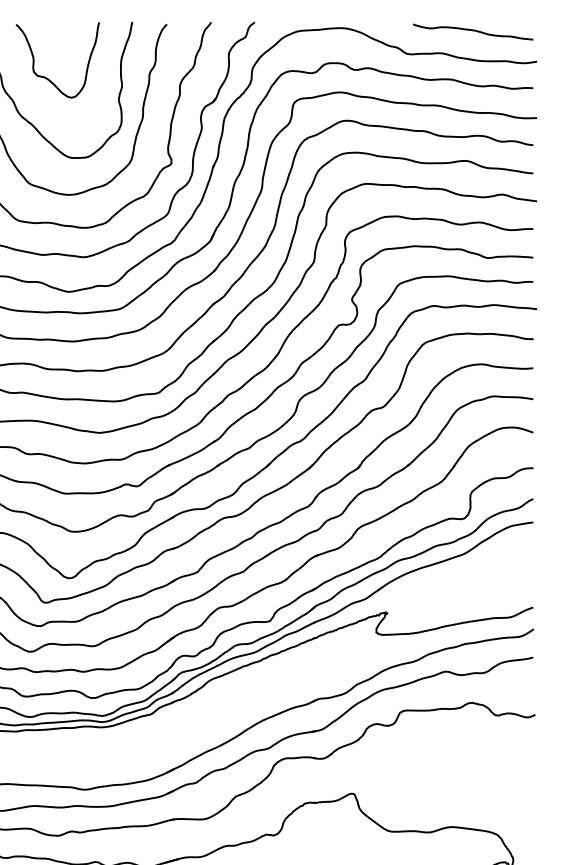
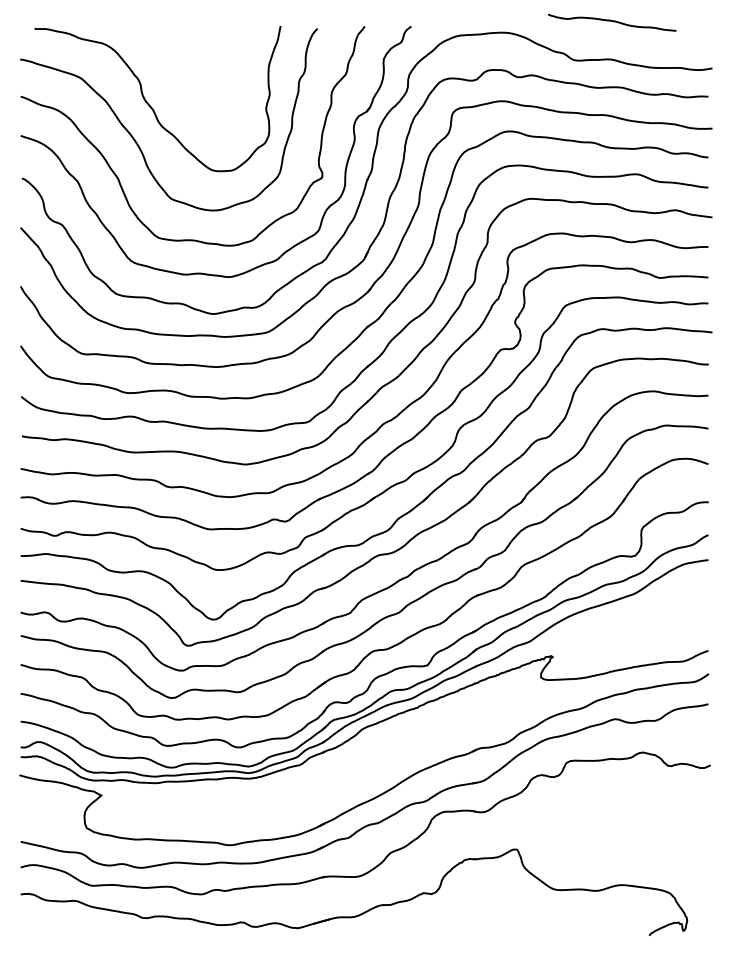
curve: (473, 30) -> (612, 21), moved
curve: (48, 78) -> (191, 86), removed

